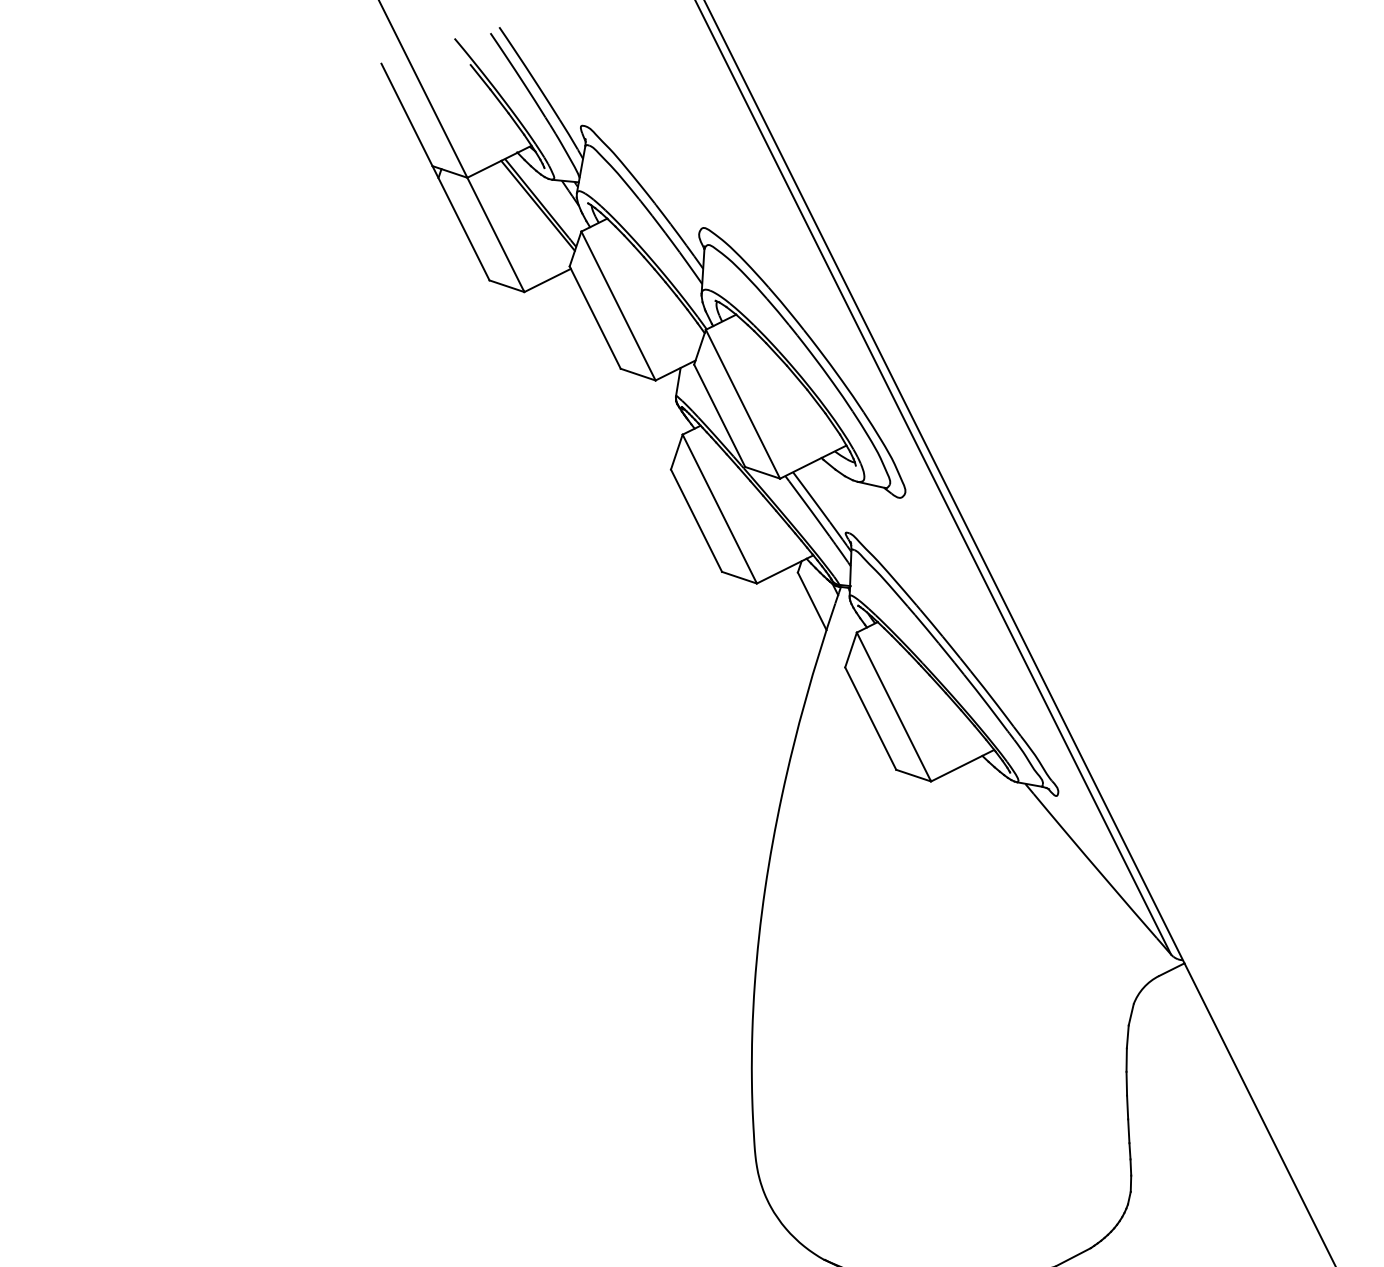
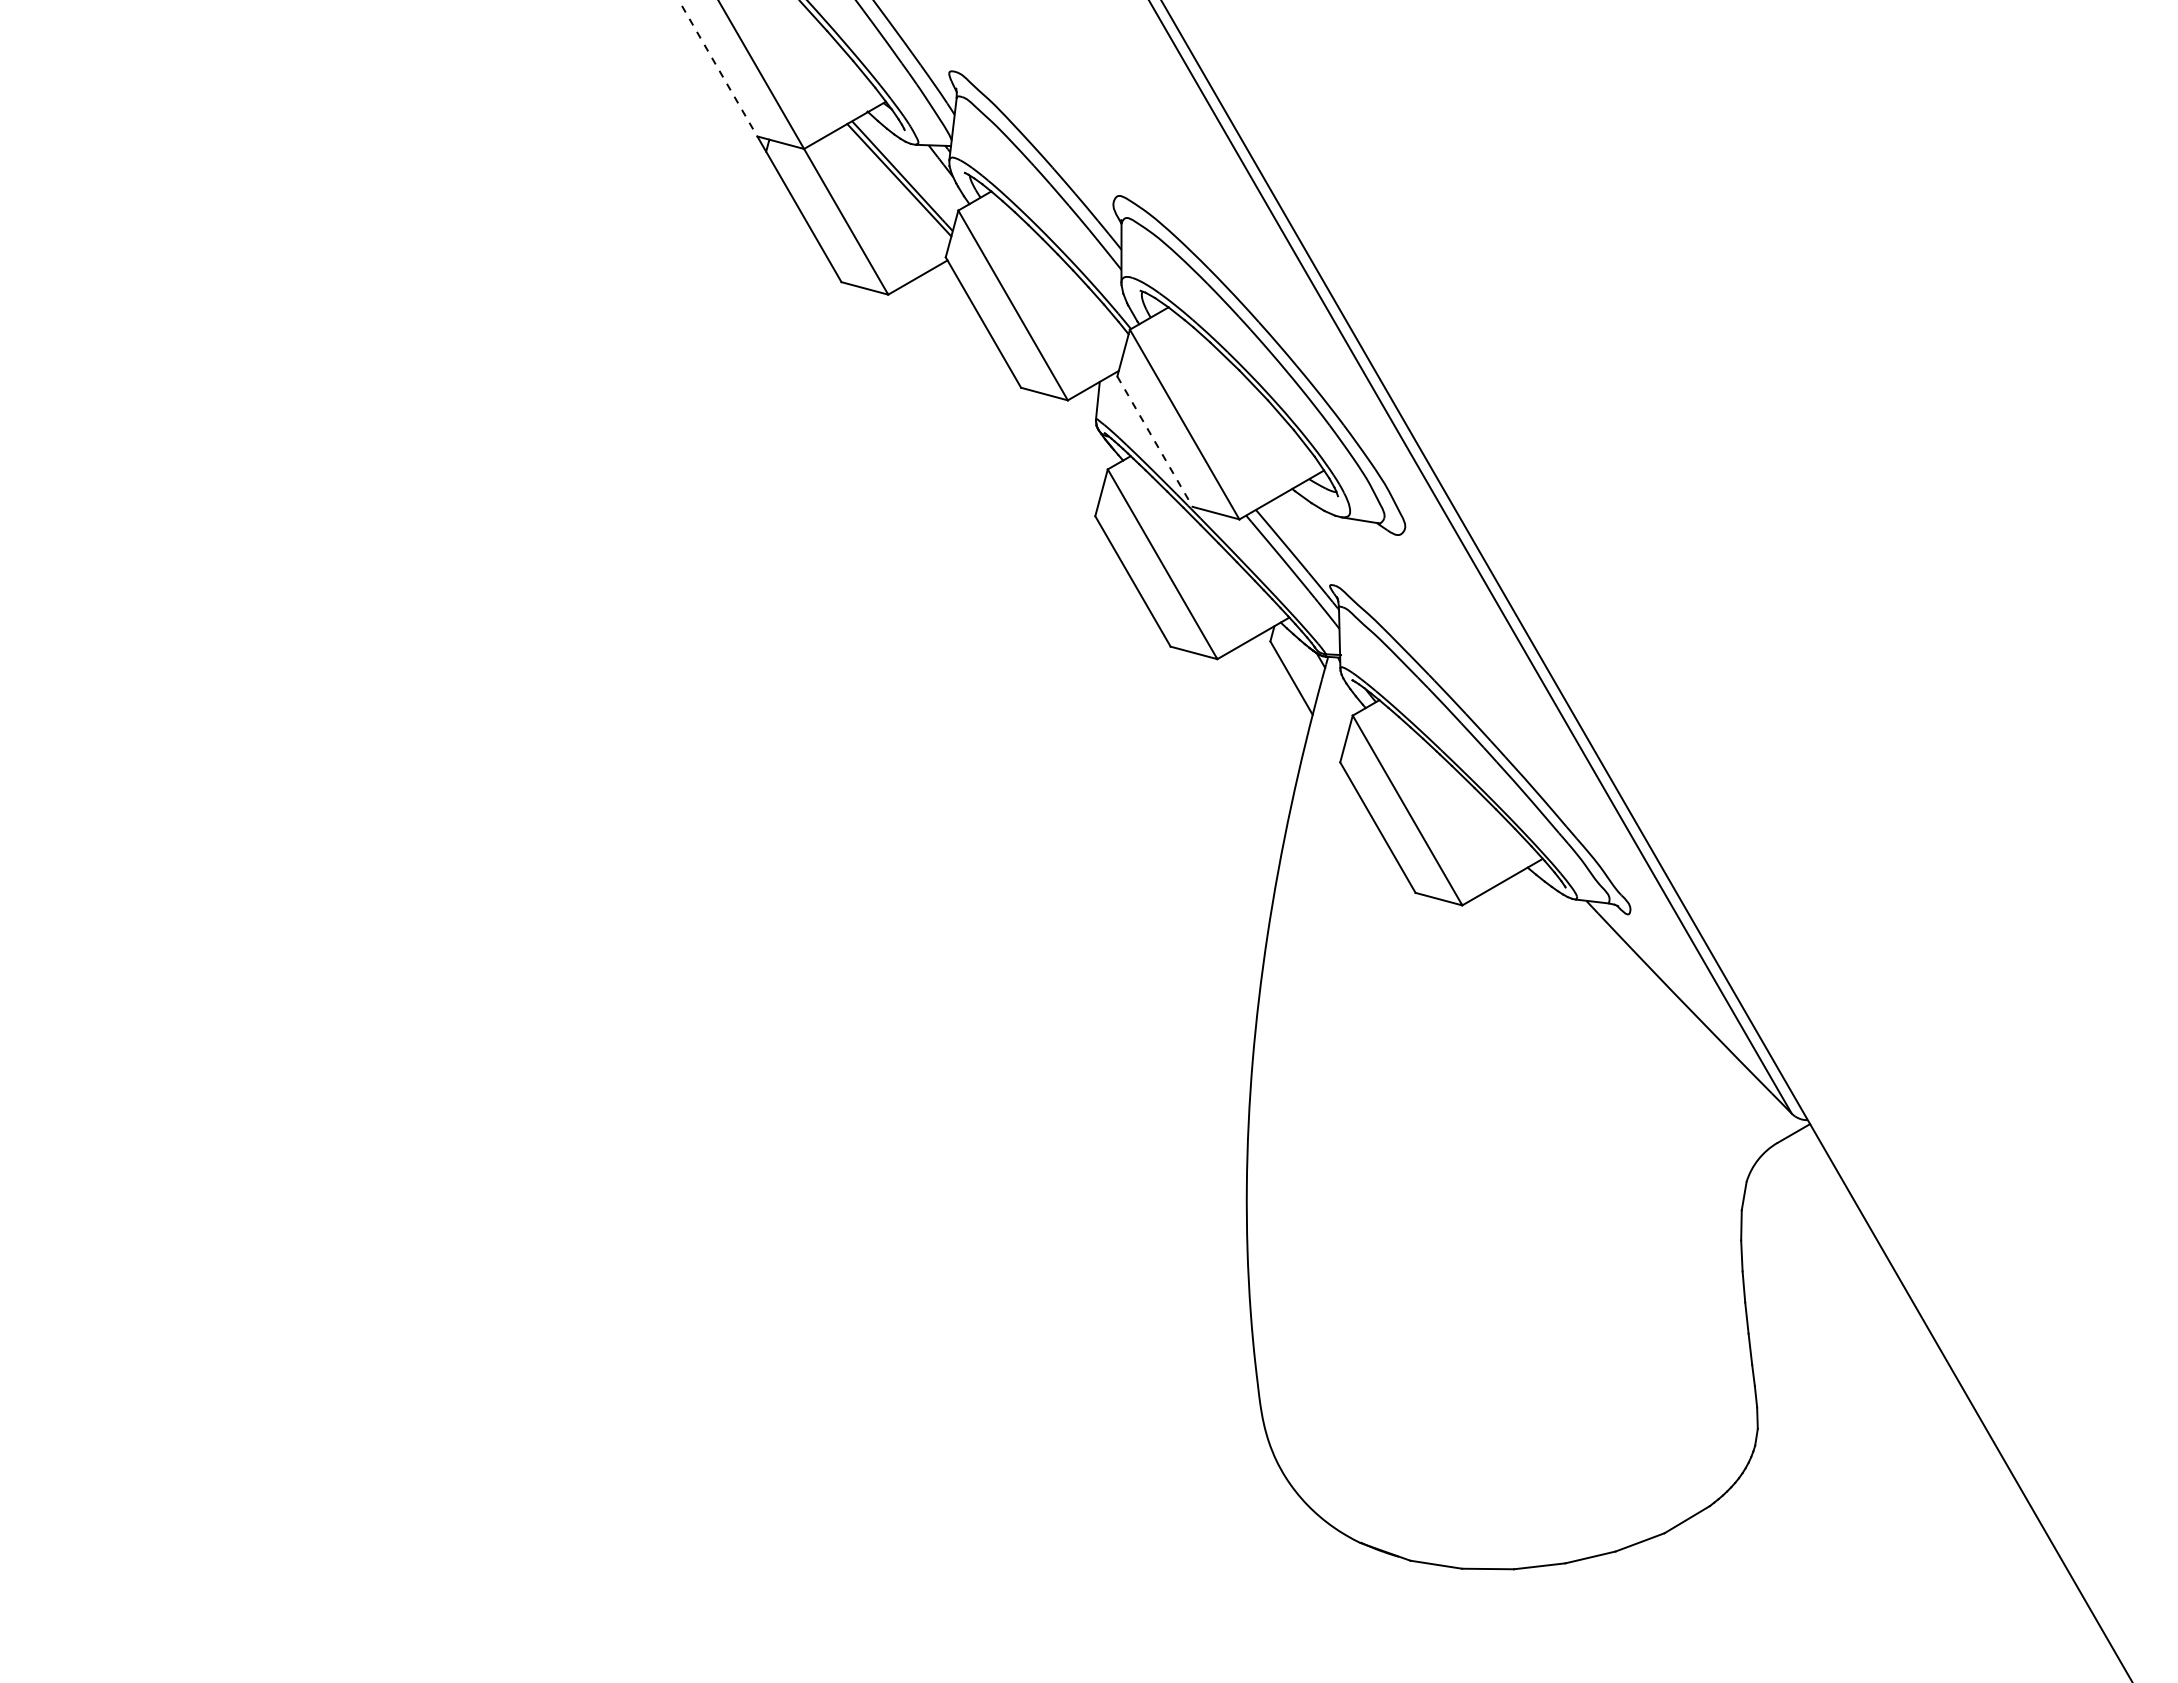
line: (406, 115) -> (719, 71), solid -> dashed
line: (720, 416) -> (1155, 442), solid -> dashed

